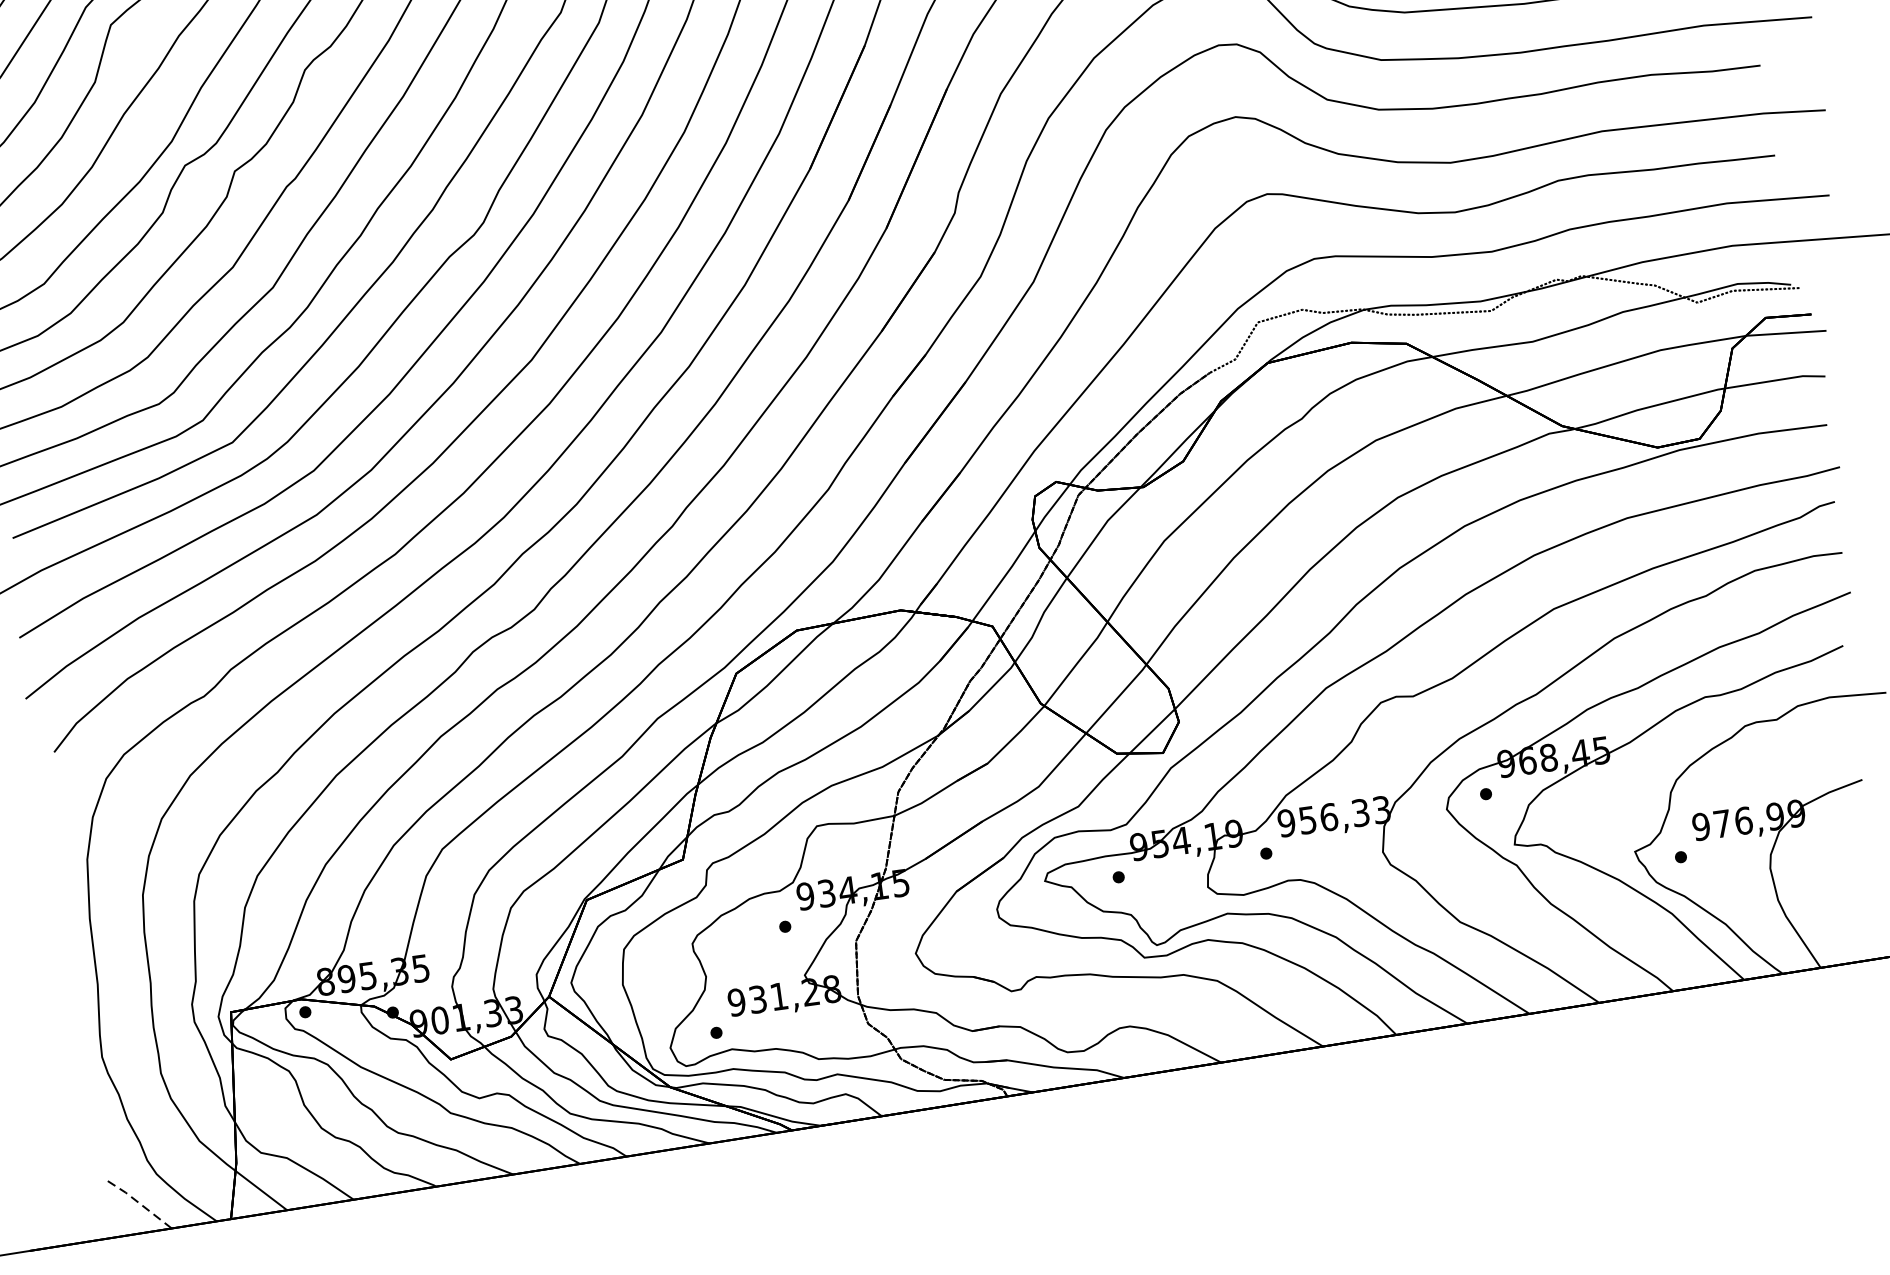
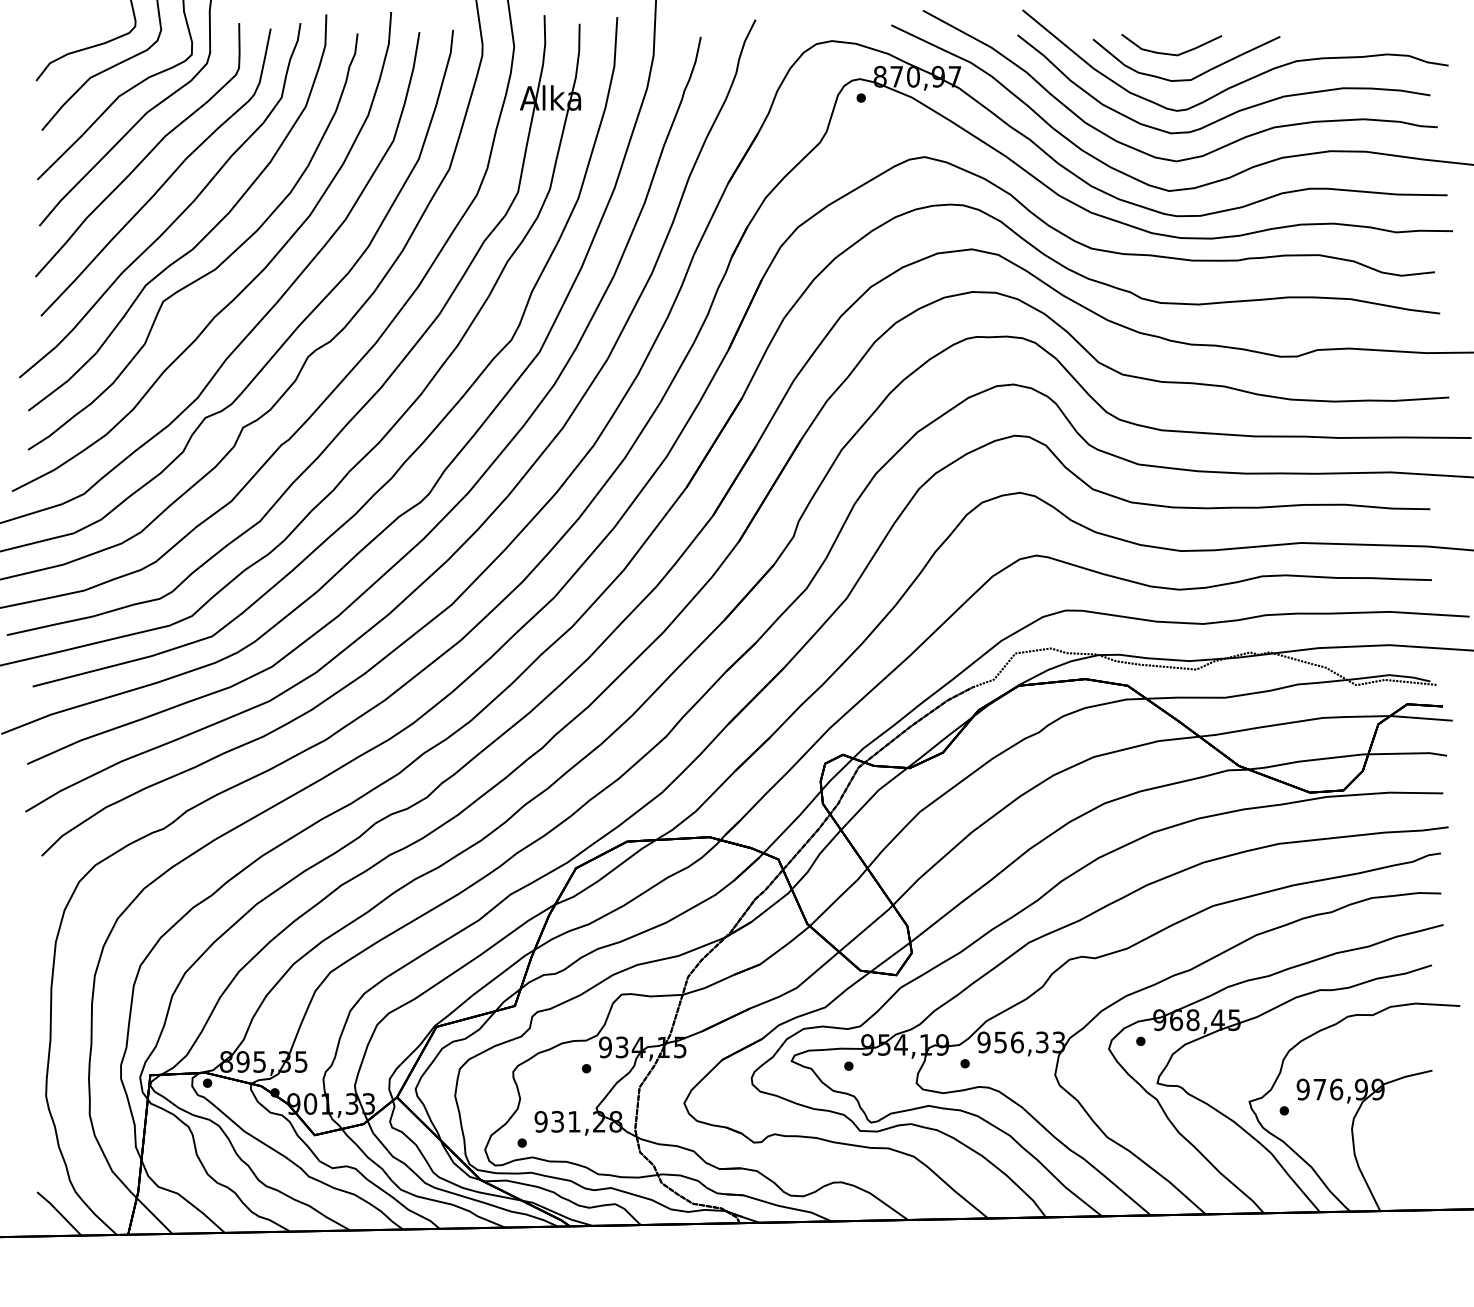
line: (139, 1202) -> (59, 1212), dashed -> solid

